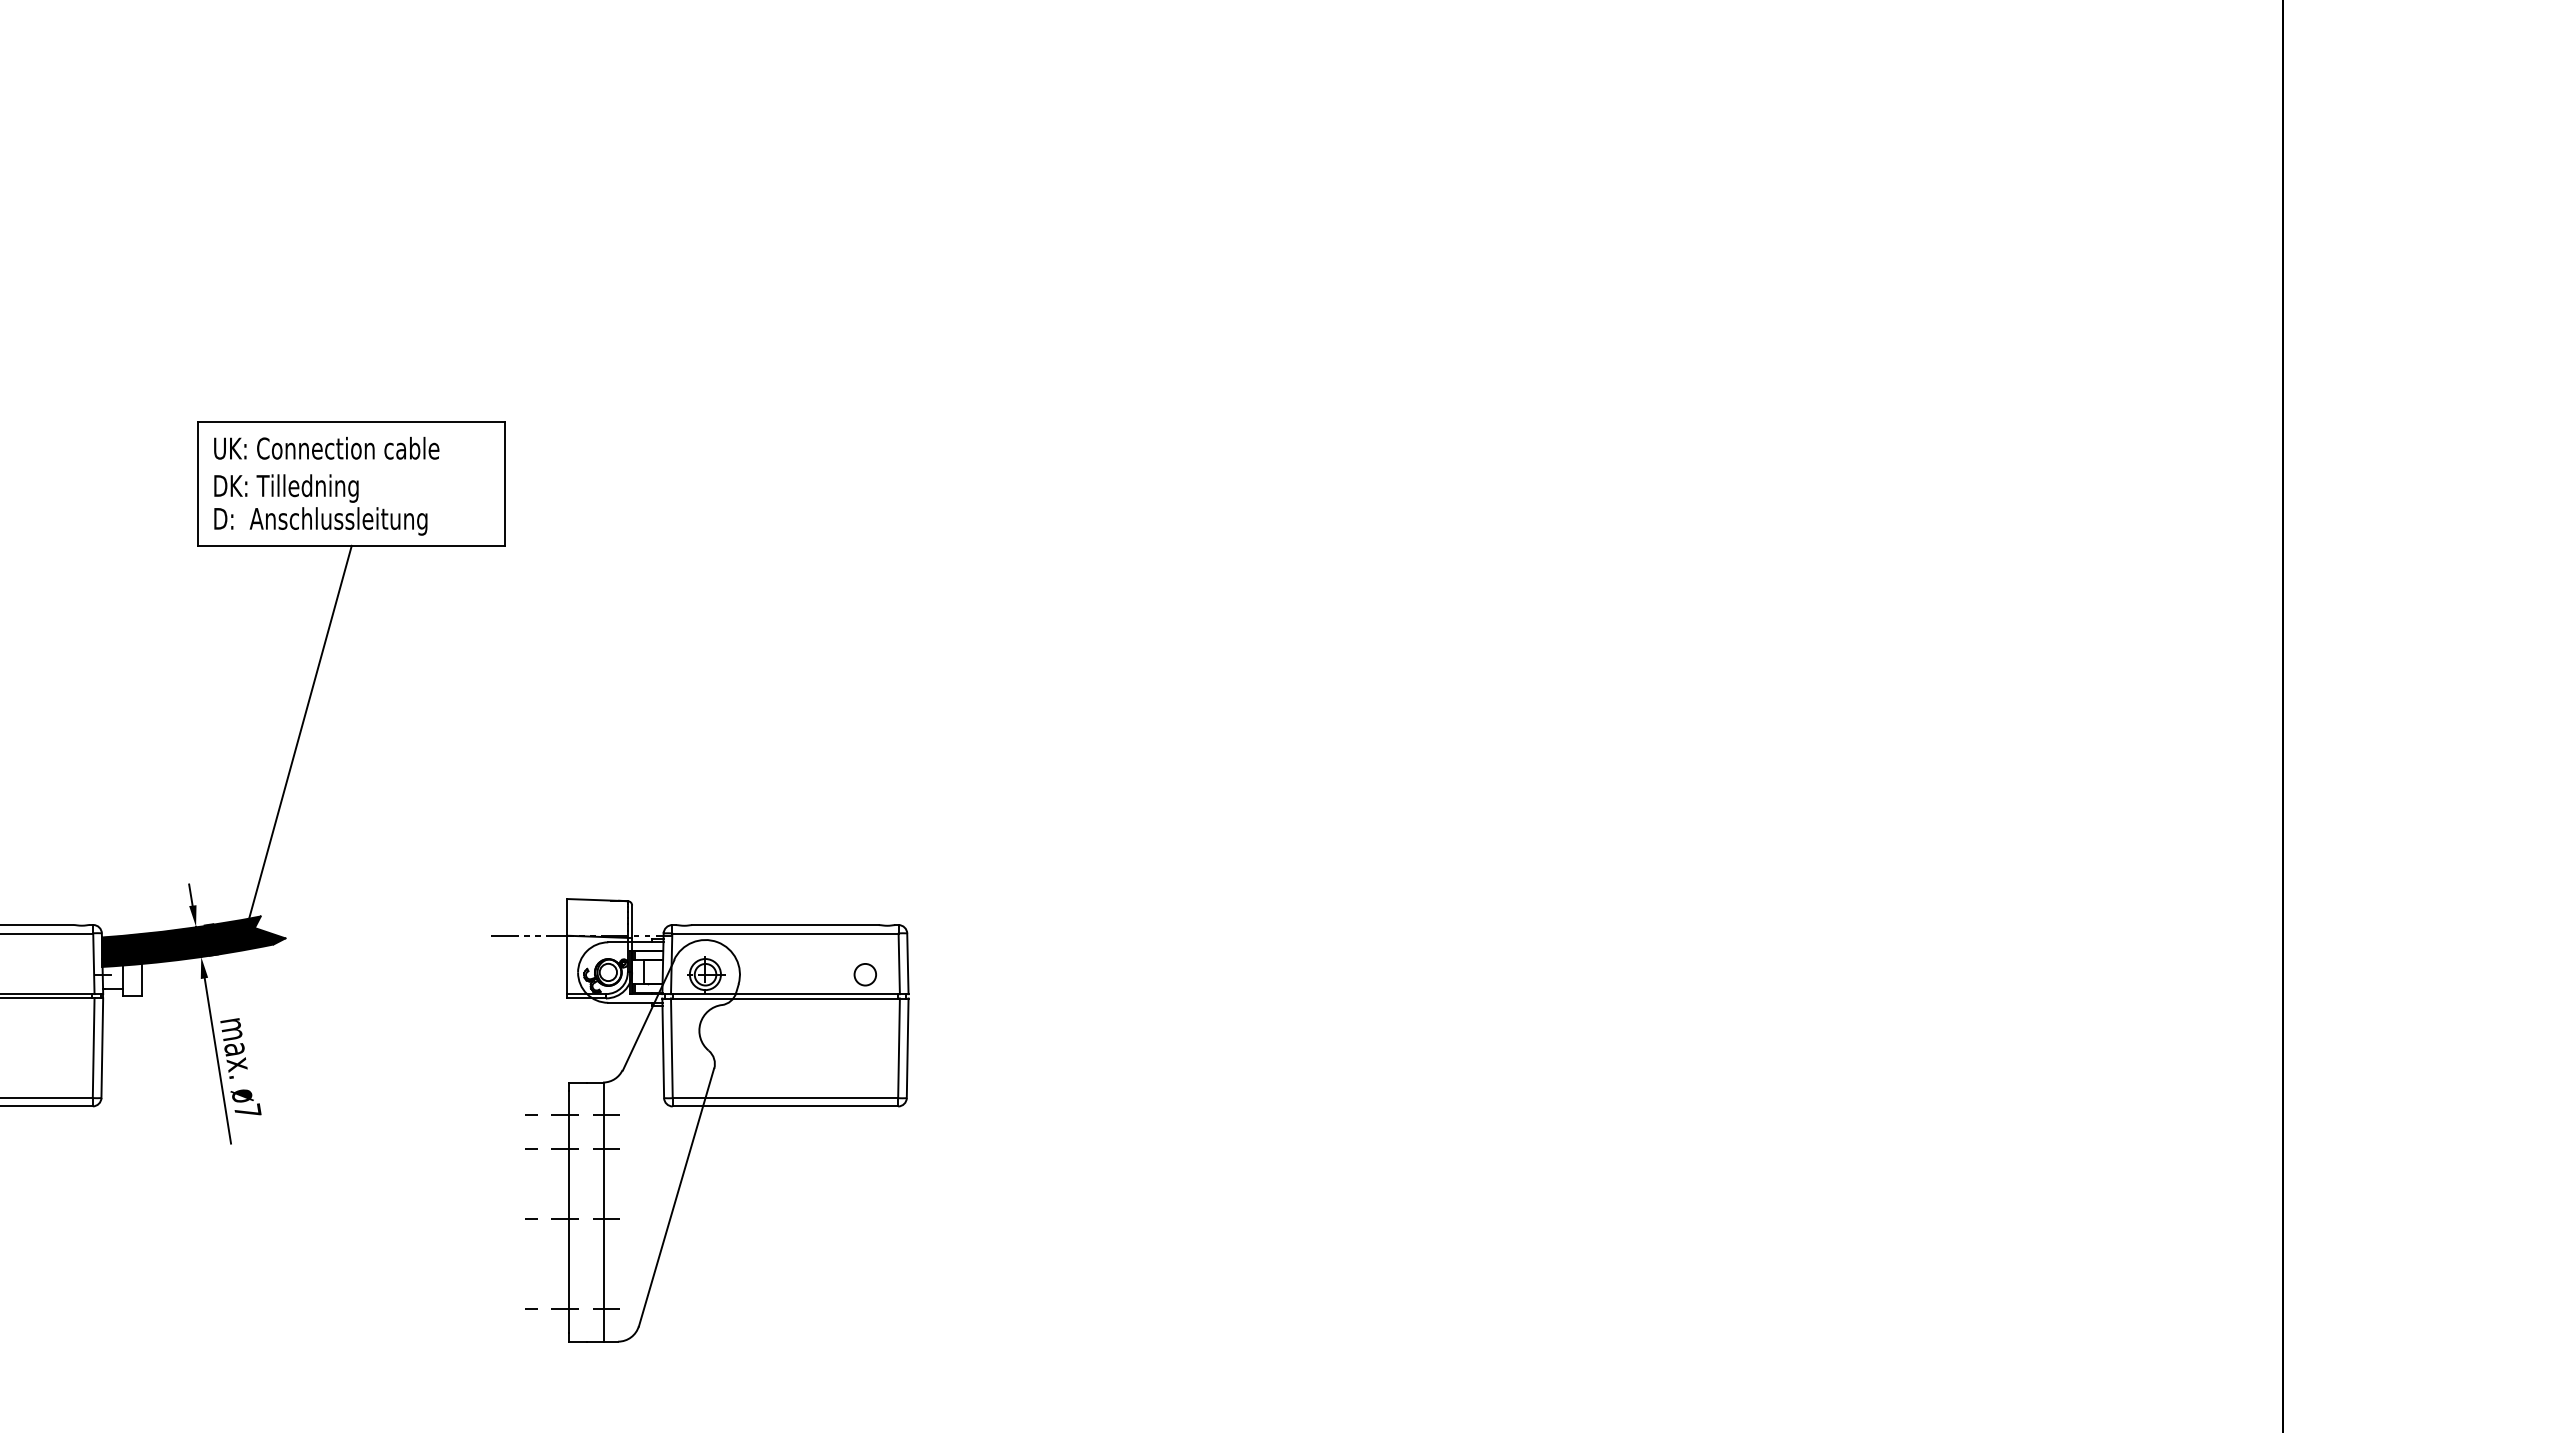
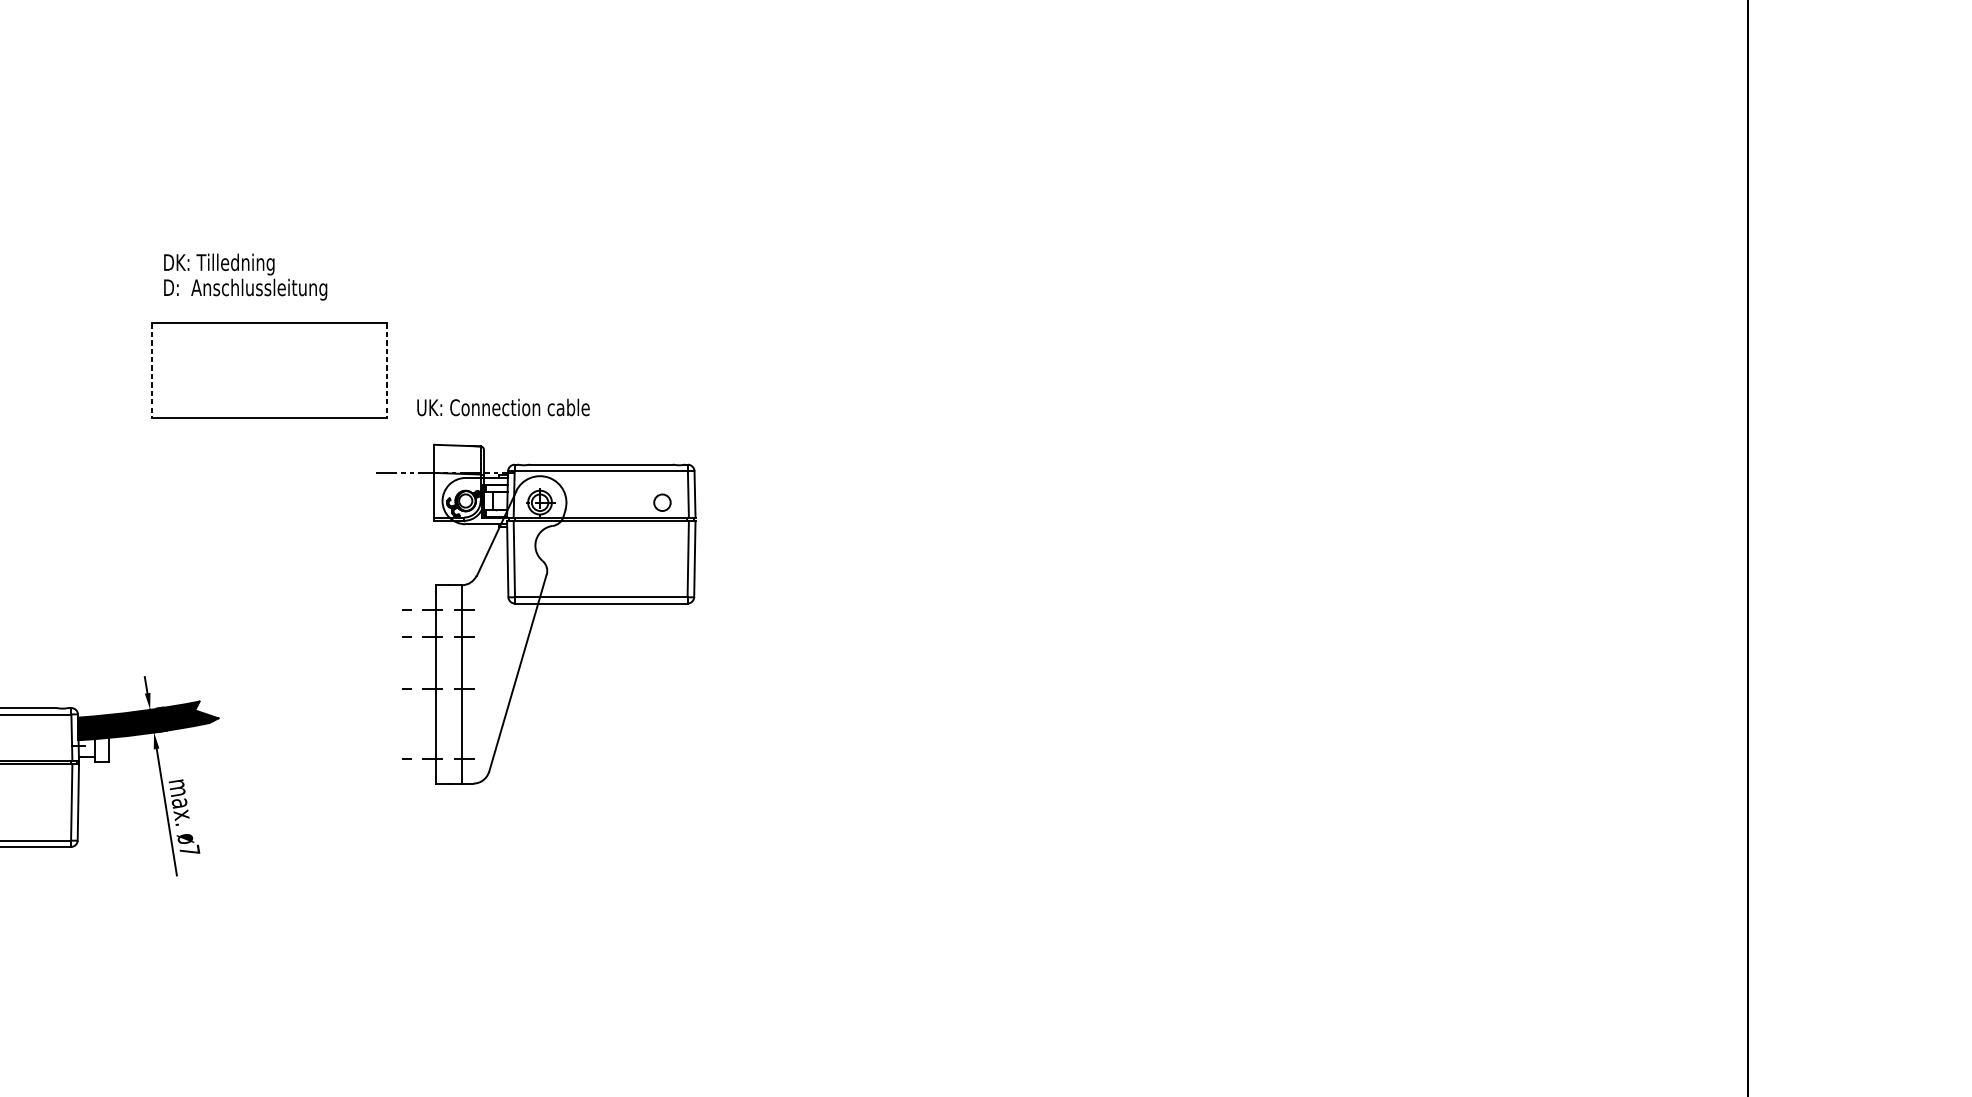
text: (326, 447) -> (503, 406), moved
line: (198, 484) -> (151, 370), solid -> dashed
line: (505, 484) -> (386, 370), solid -> dashed
text: (320, 504) -> (245, 276), moved
line: (297, 741) -> (227, 567), removed
part: (700, 1120) -> (536, 614), moved

